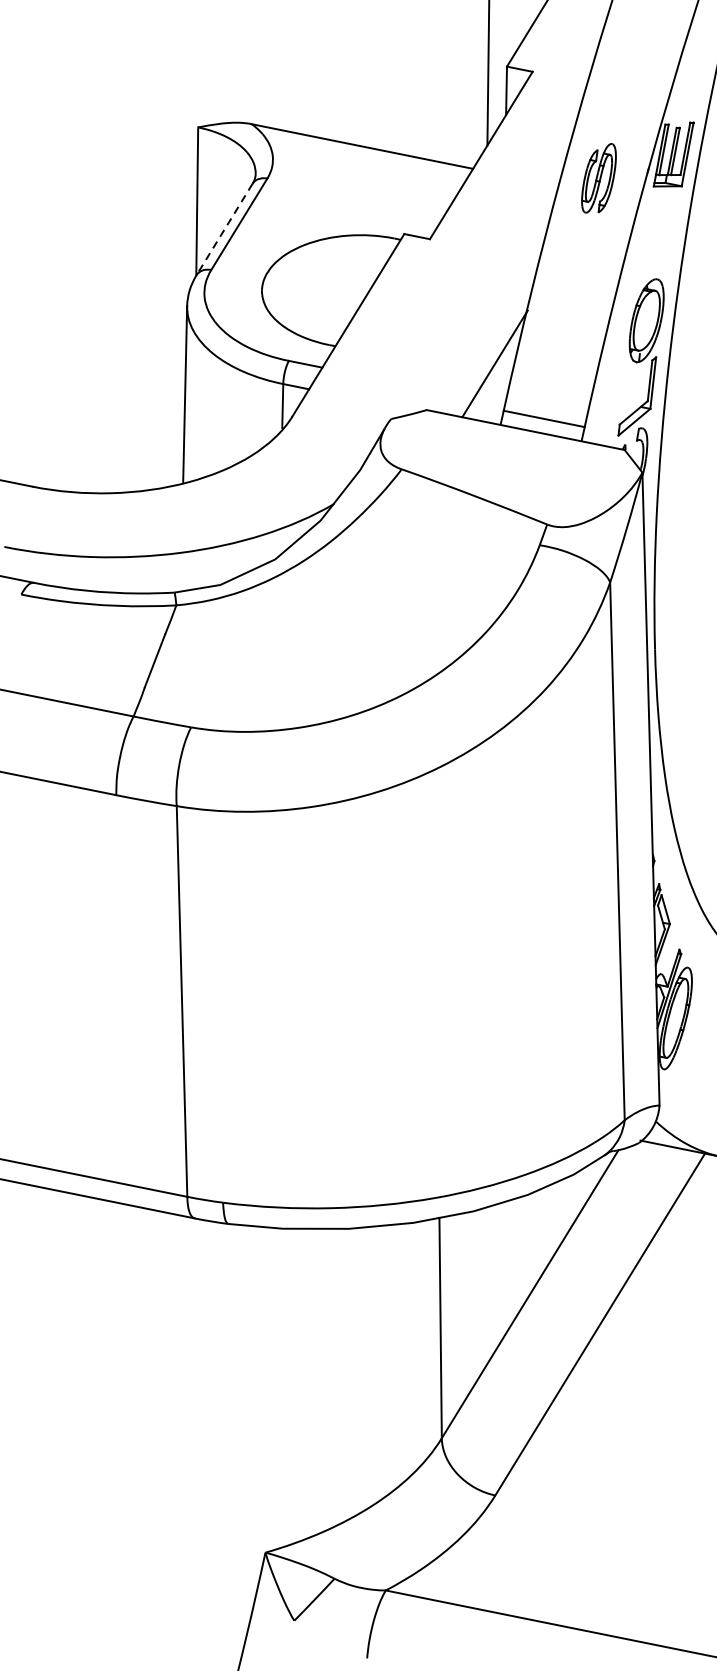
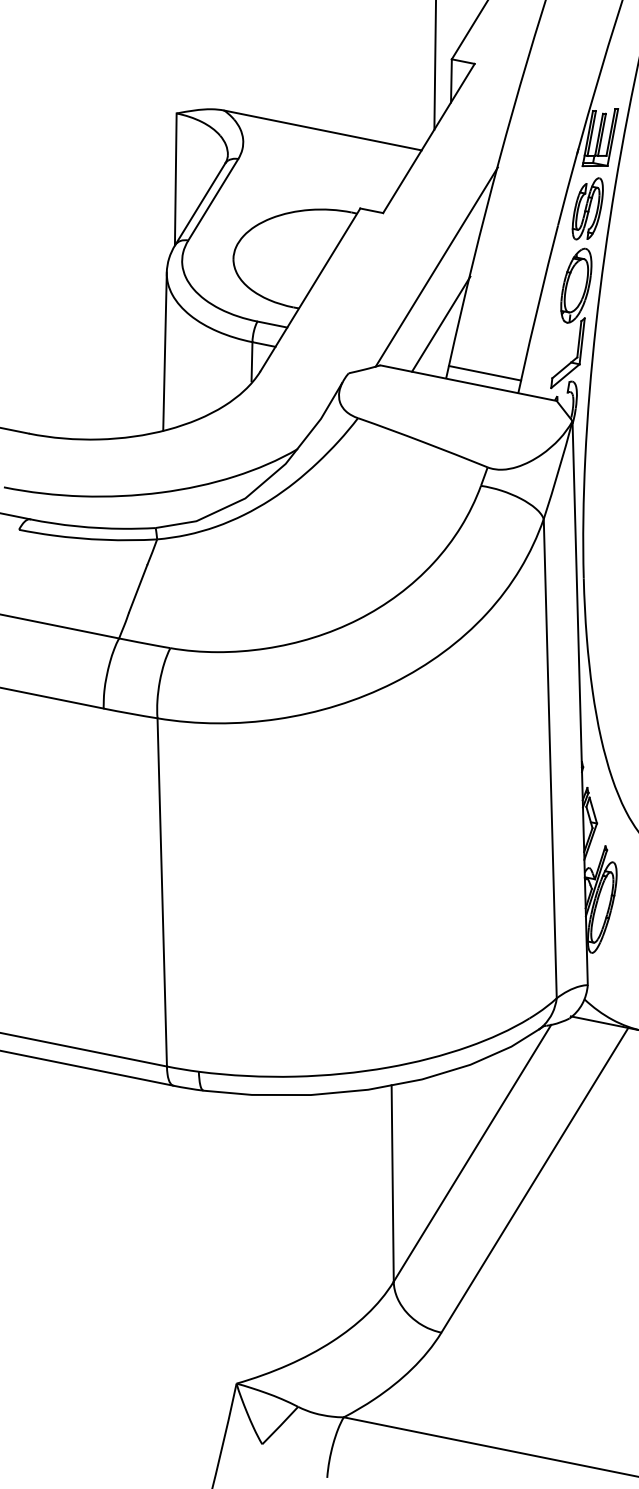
part: (598, 177) -> (587, 208), moved
line: (224, 229) -> (200, 204), dashed -> solid
line: (489, 299) -> (436, 266), added

